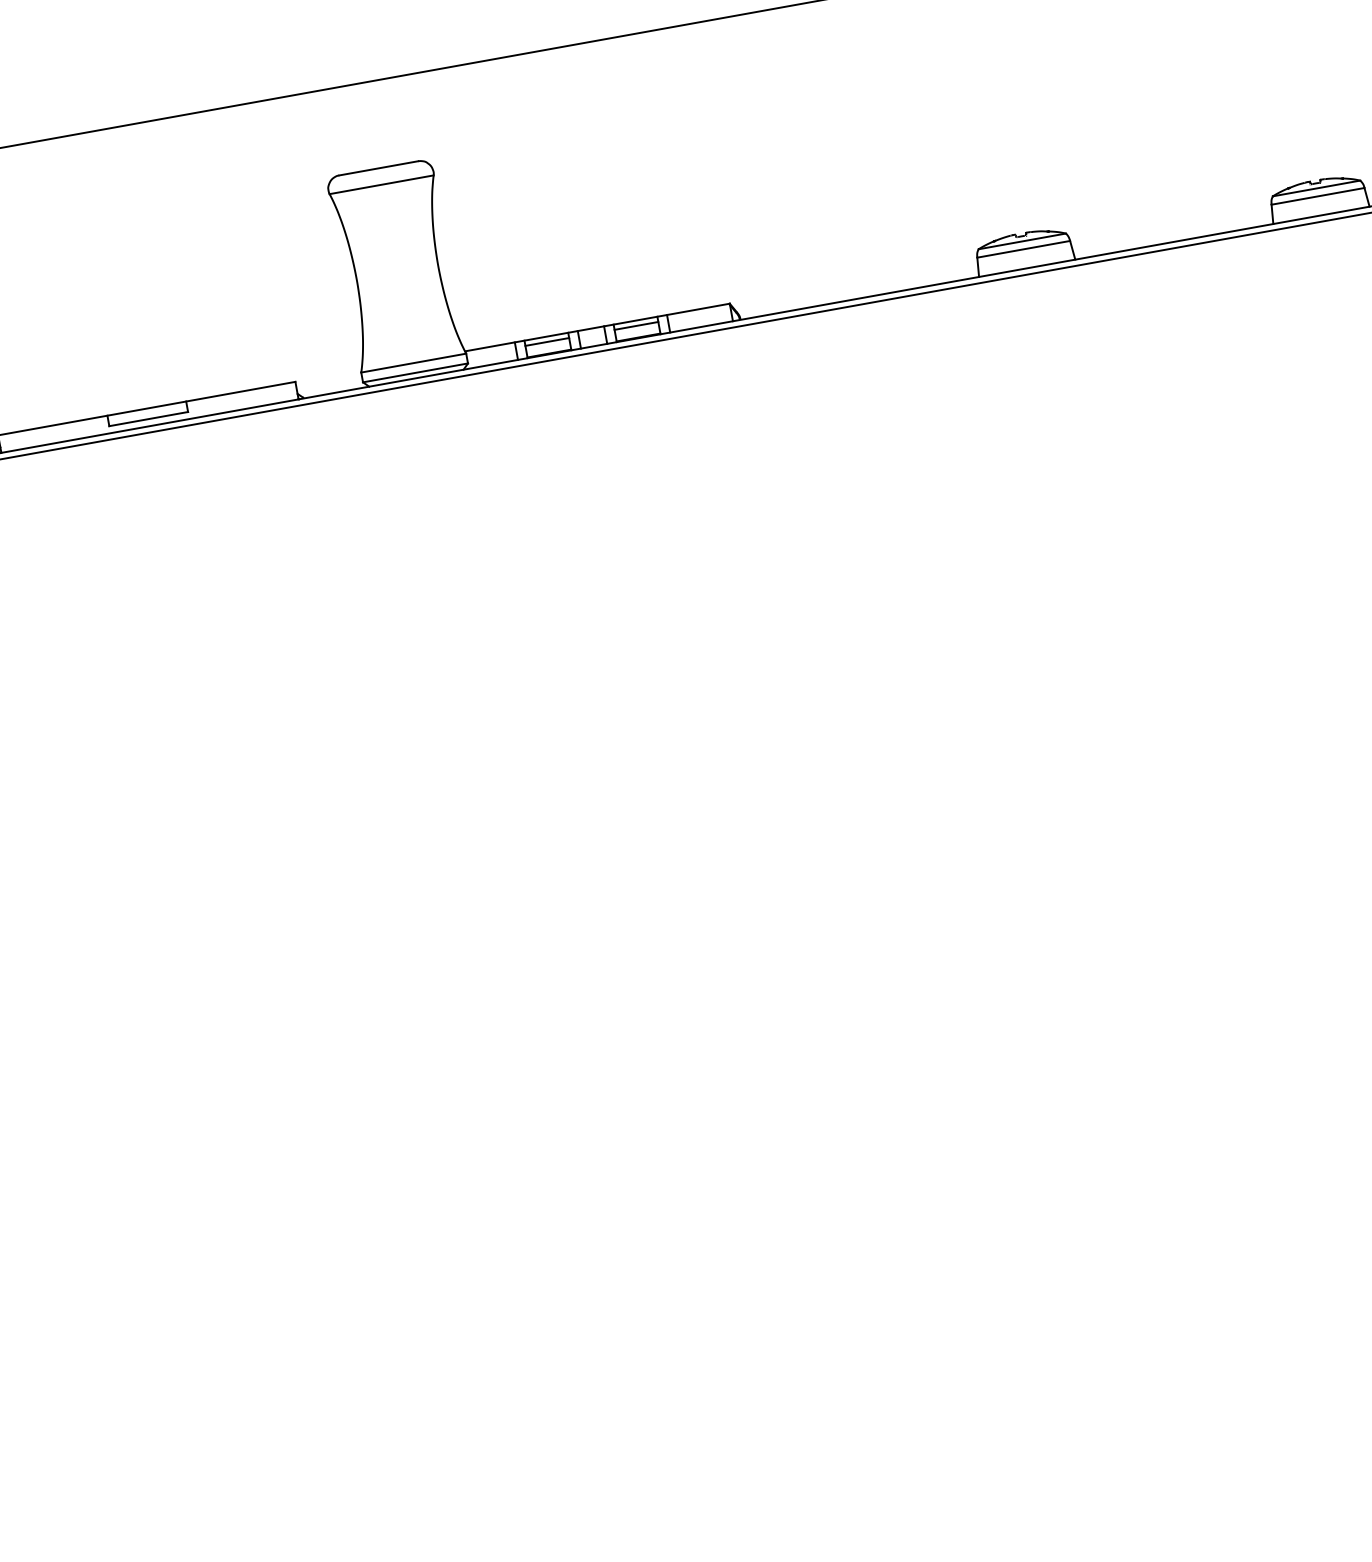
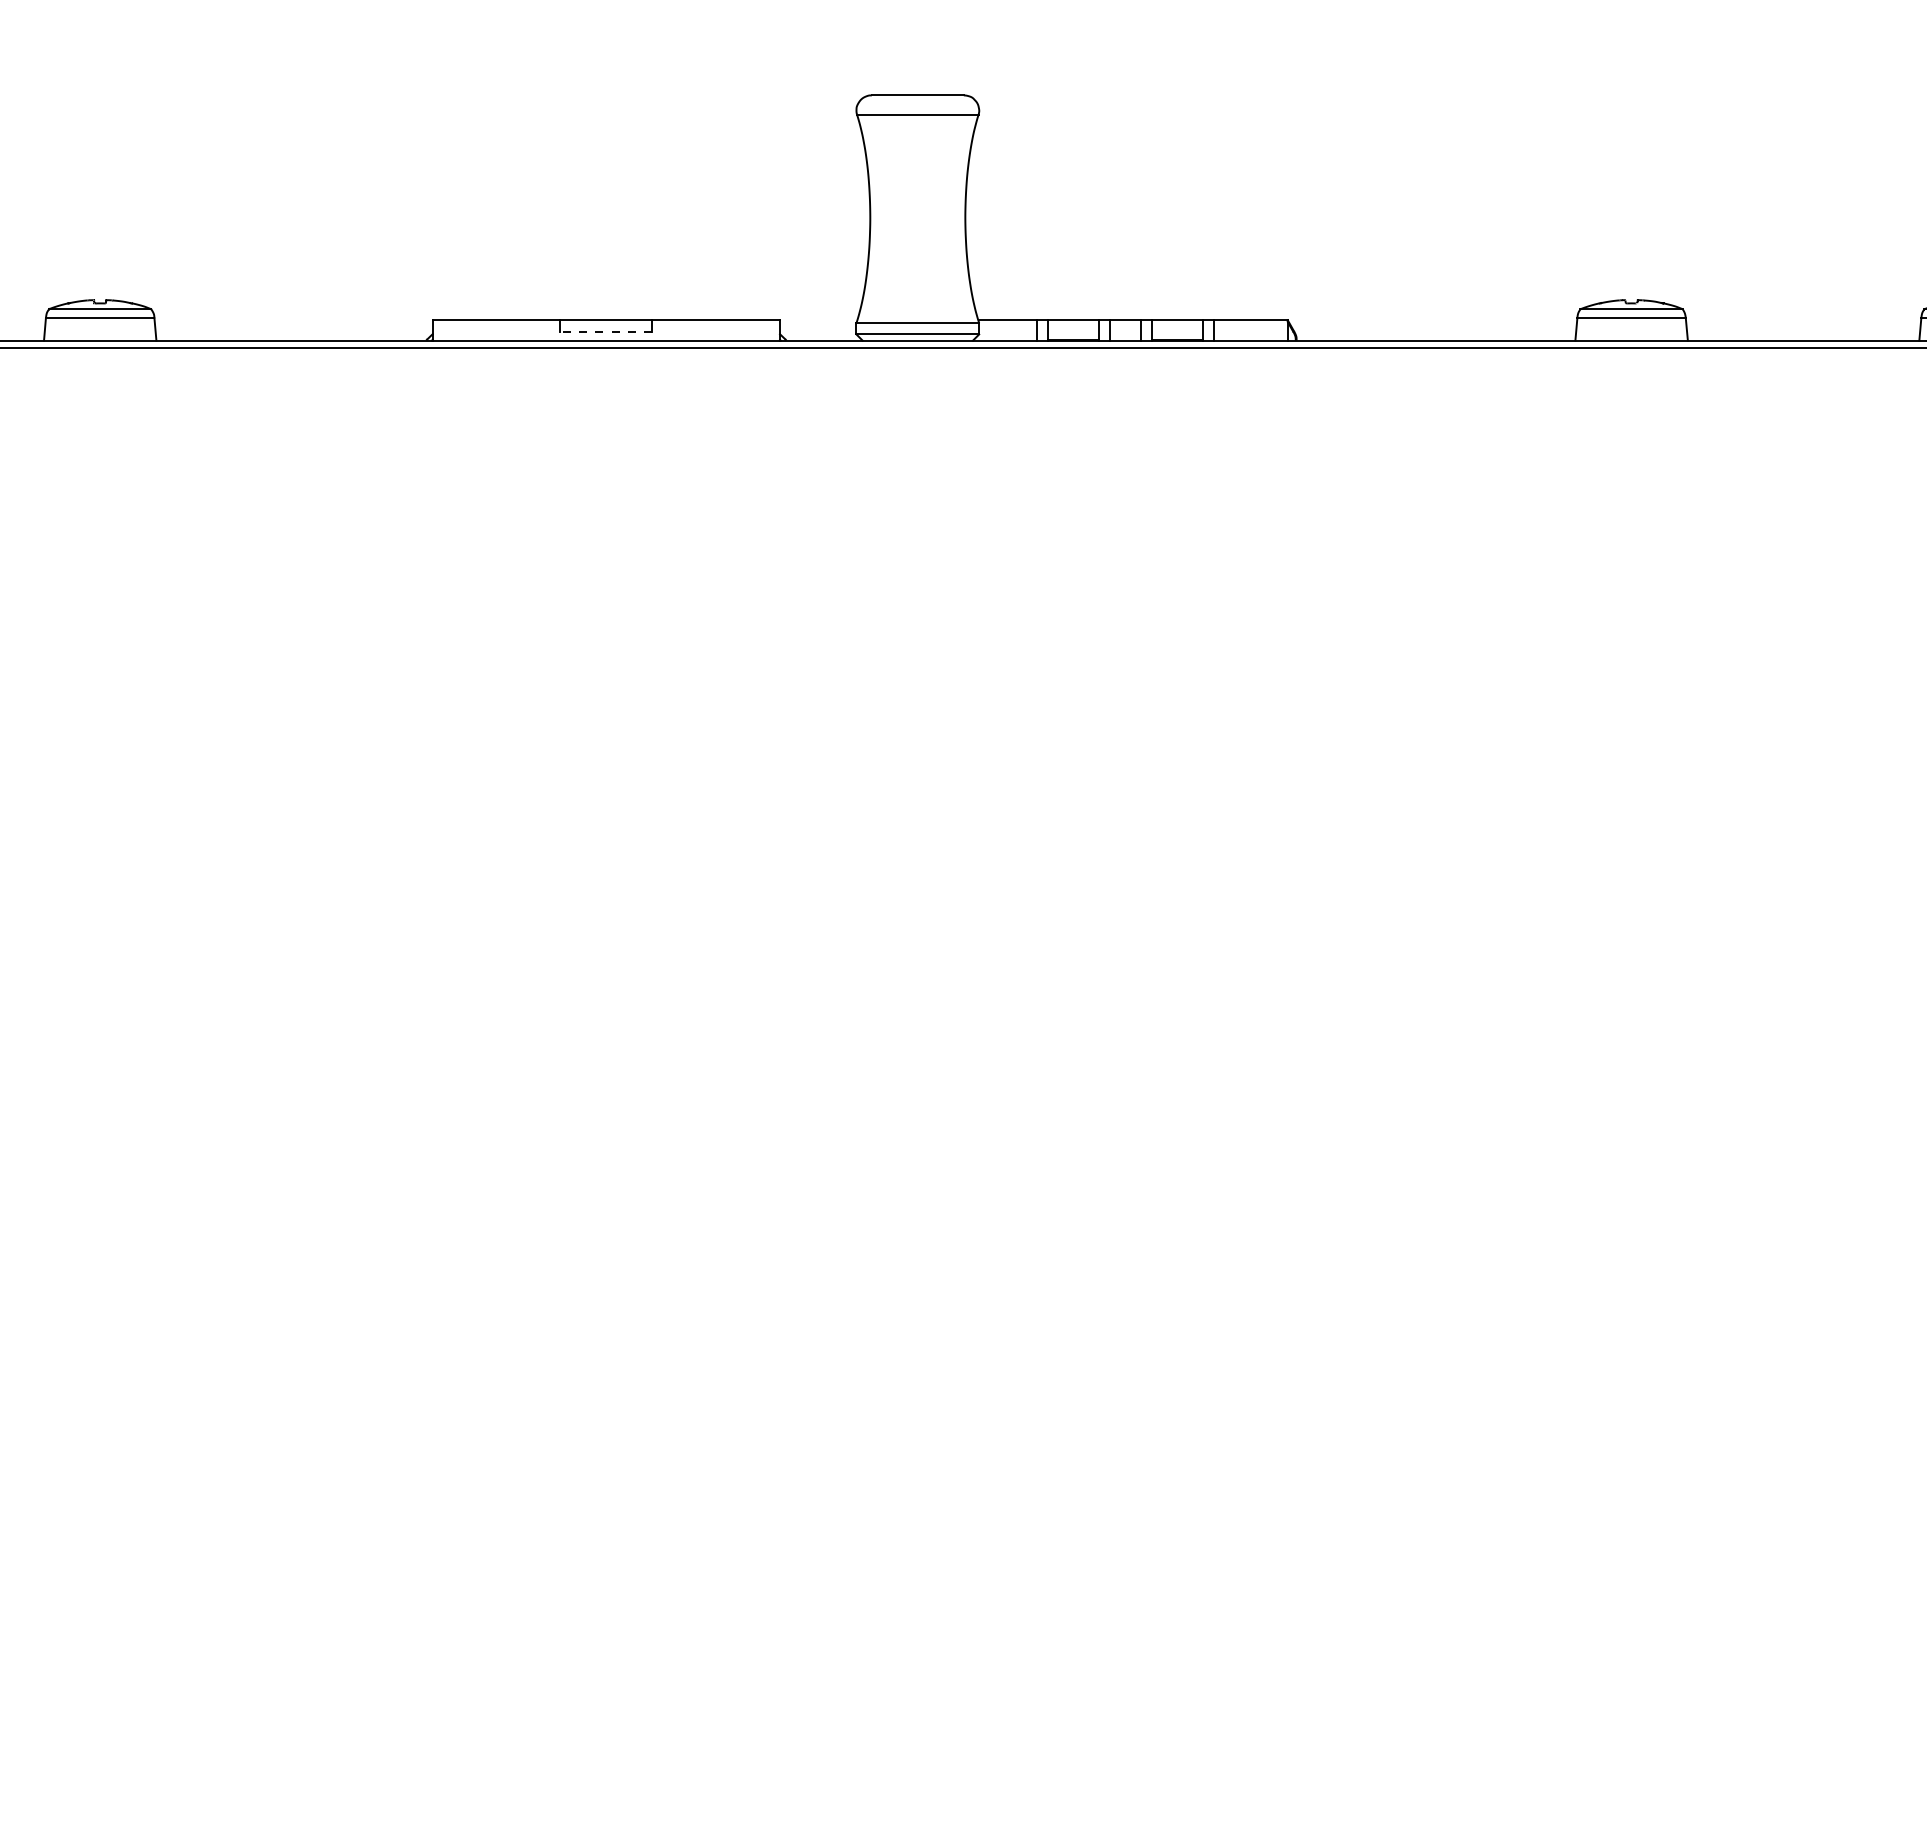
line: (636, 326) -> (1177, 326), removed
line: (546, 342) -> (1072, 326), removed
line: (148, 419) -> (605, 332), solid -> dashed

